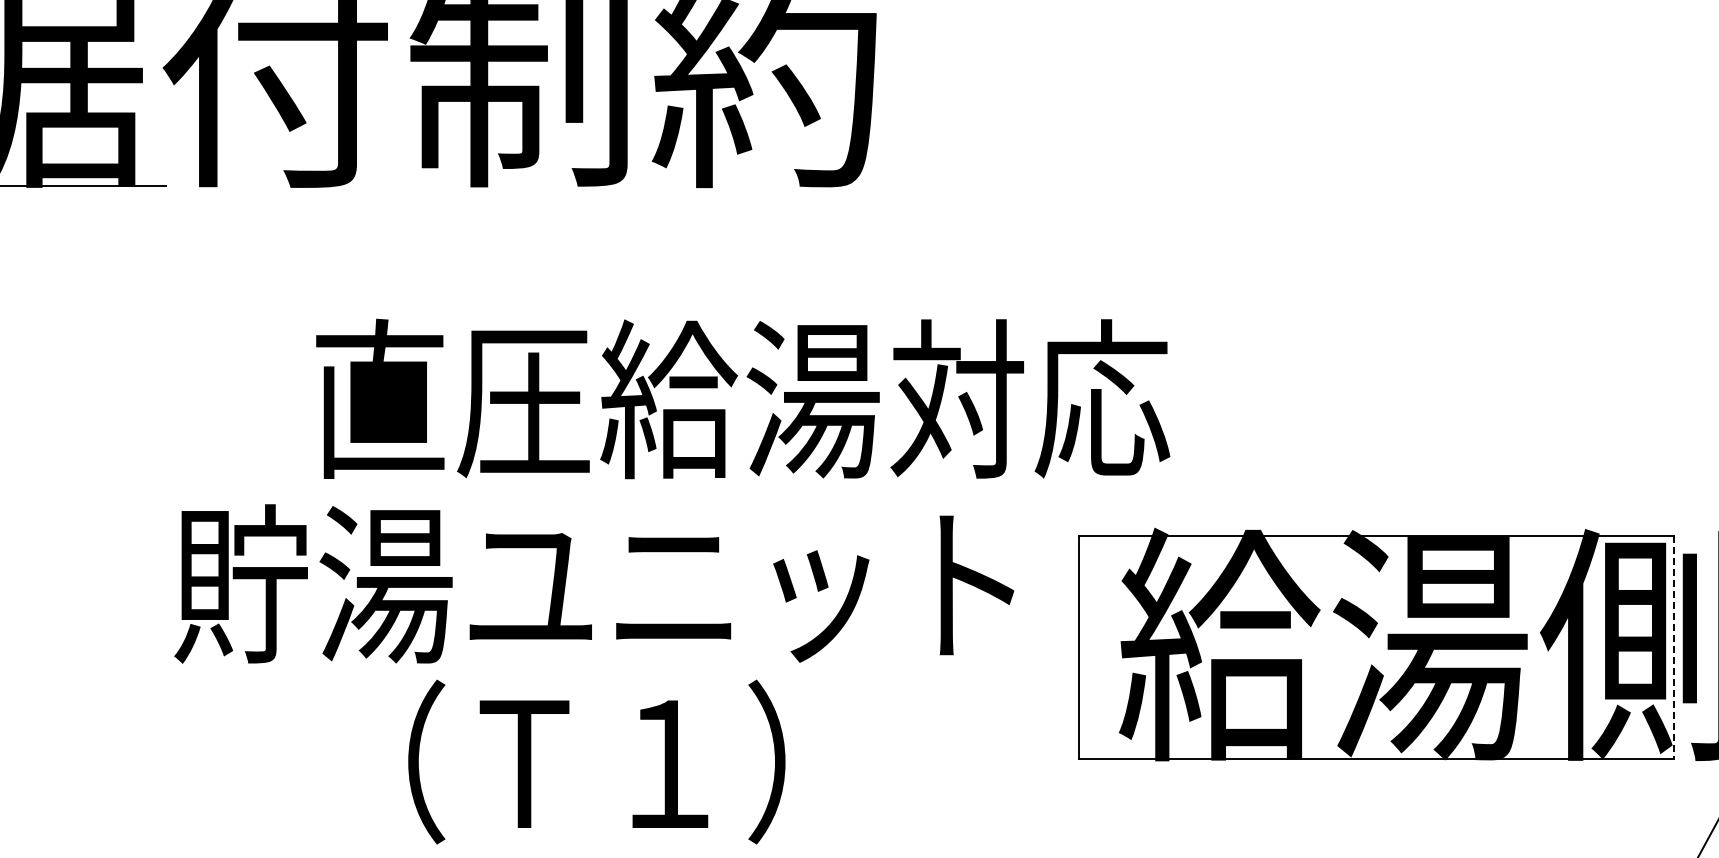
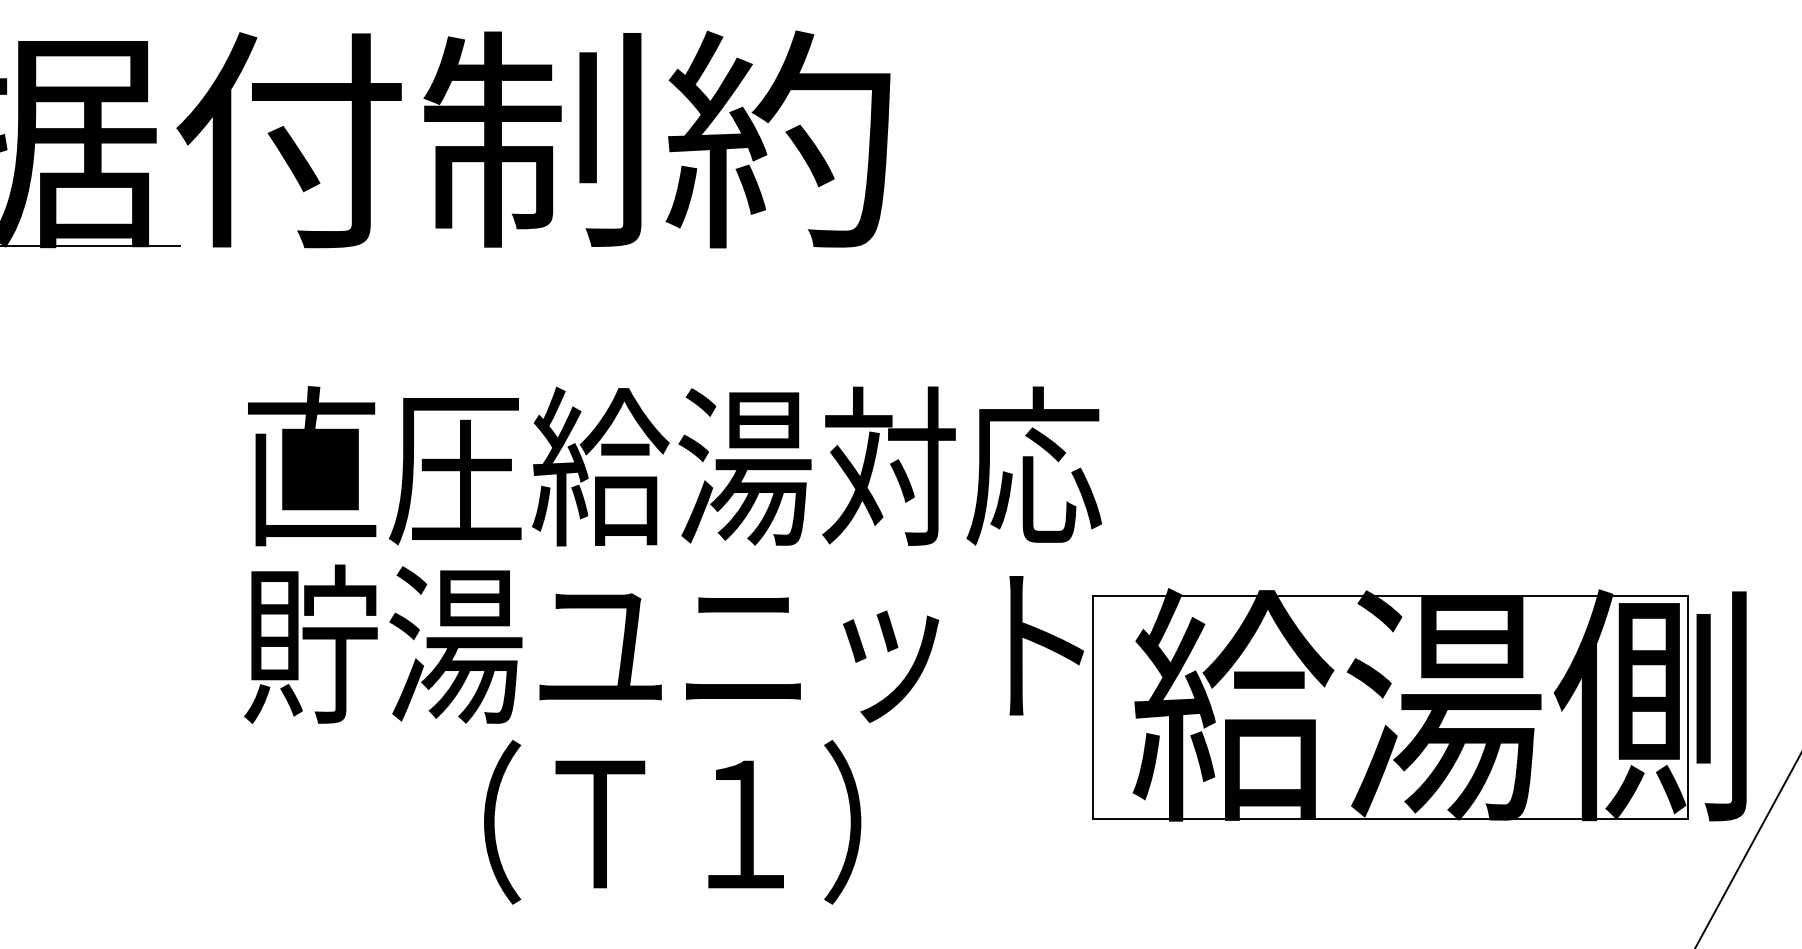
text: (742, 399) -> (674, 466), moved
text: (593, 583) -> (663, 643), moved
line: (1673, 647) -> (1687, 707), dashed -> solid
text: (596, 762) -> (672, 822), moved

